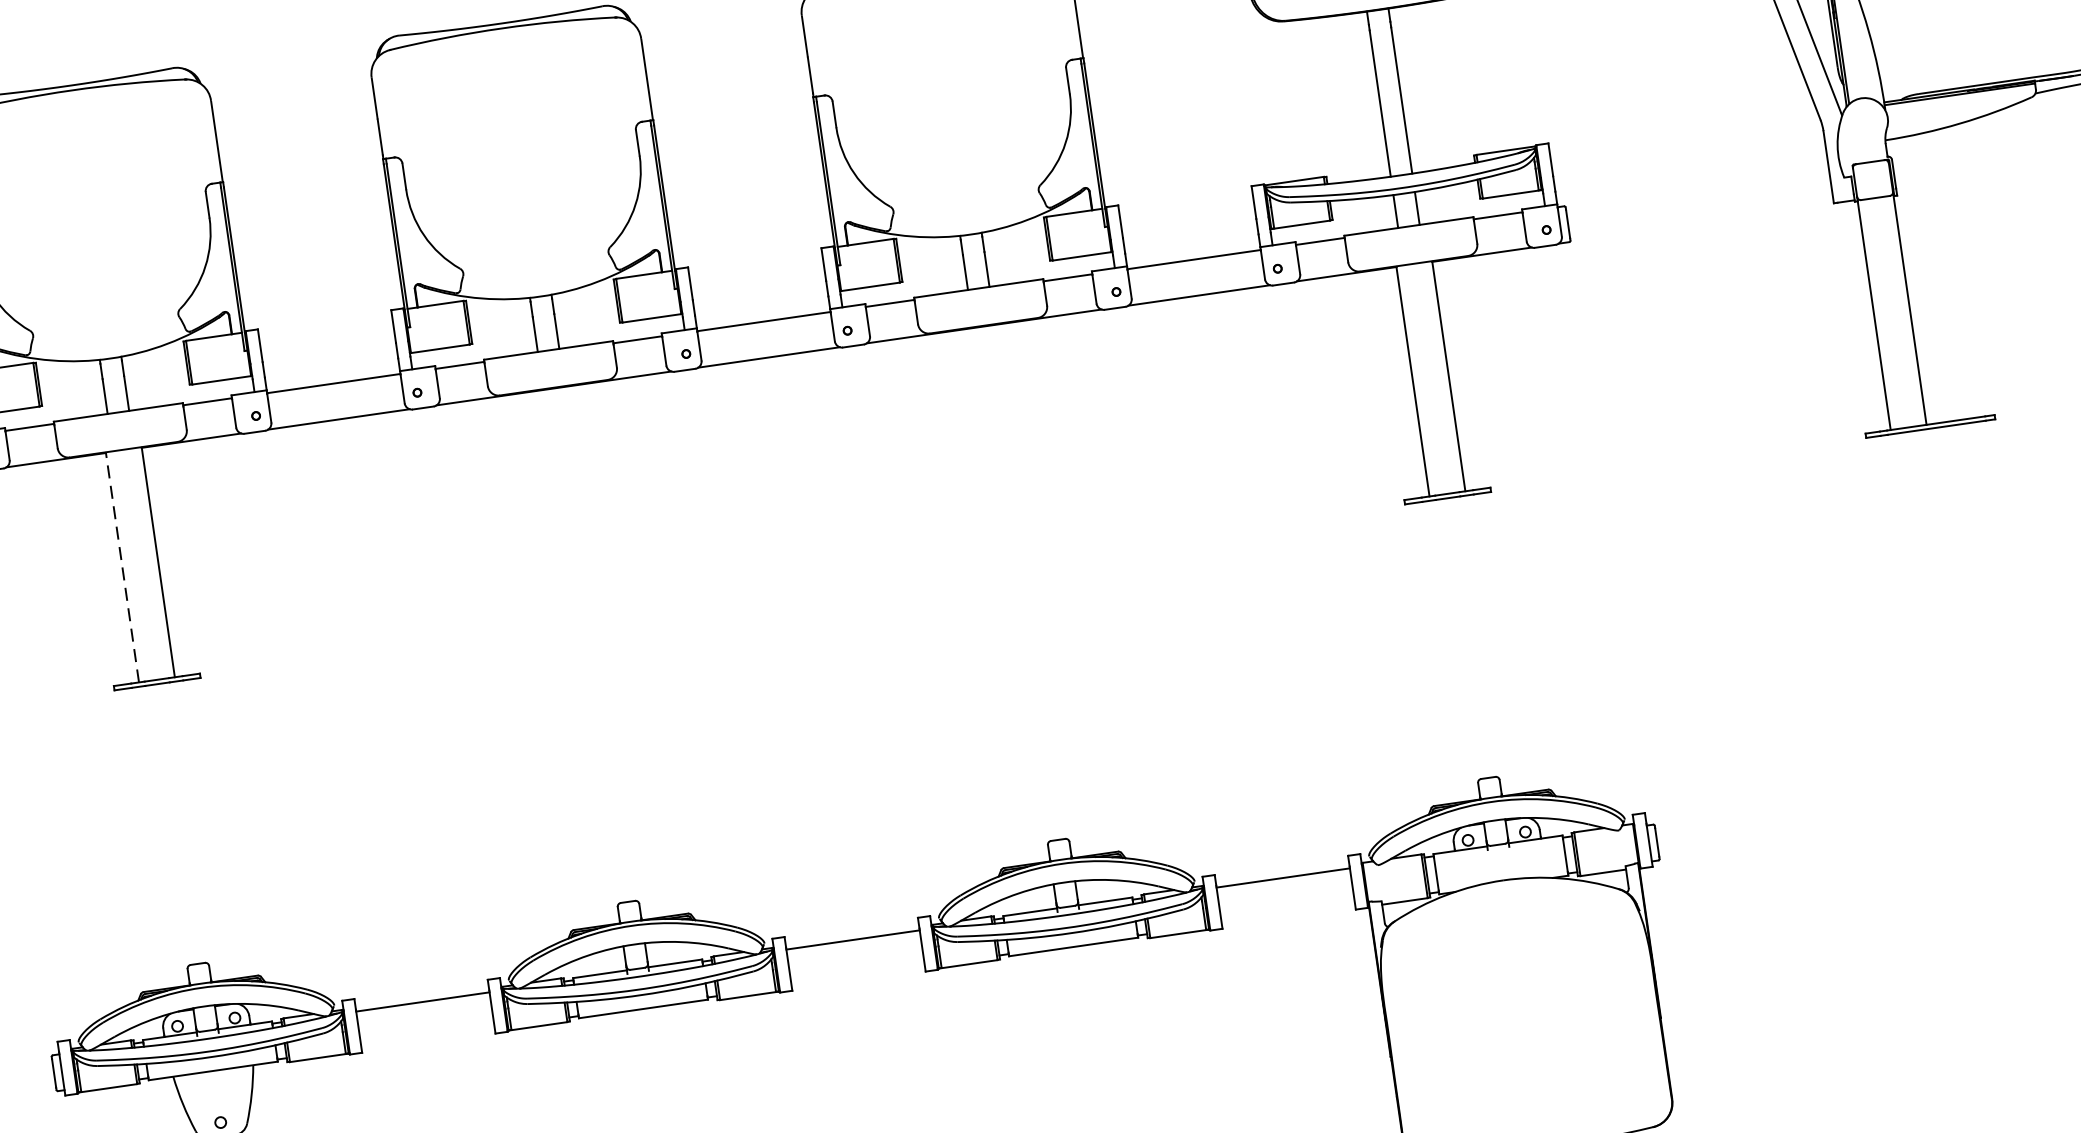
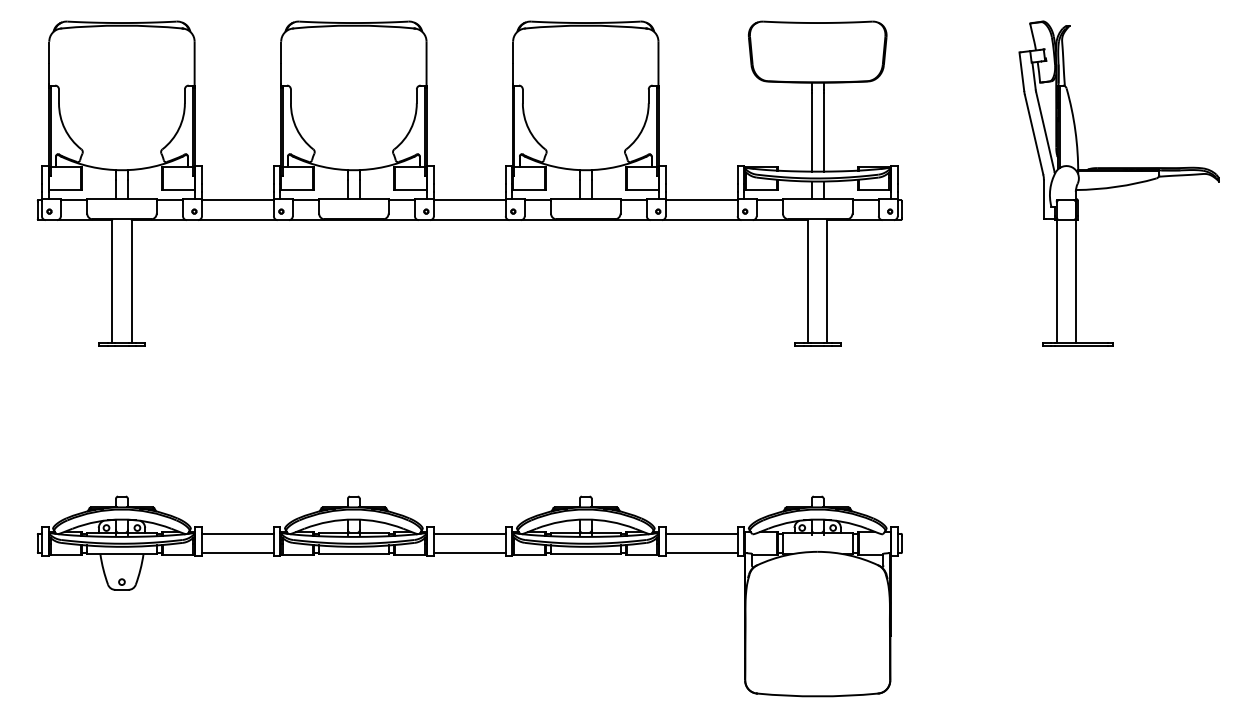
line: (122, 567) -> (112, 281), dashed -> solid
line: (1288, 914) -> (701, 553), added
line: (857, 976) -> (469, 553), added
line: (427, 1038) -> (237, 553), added

